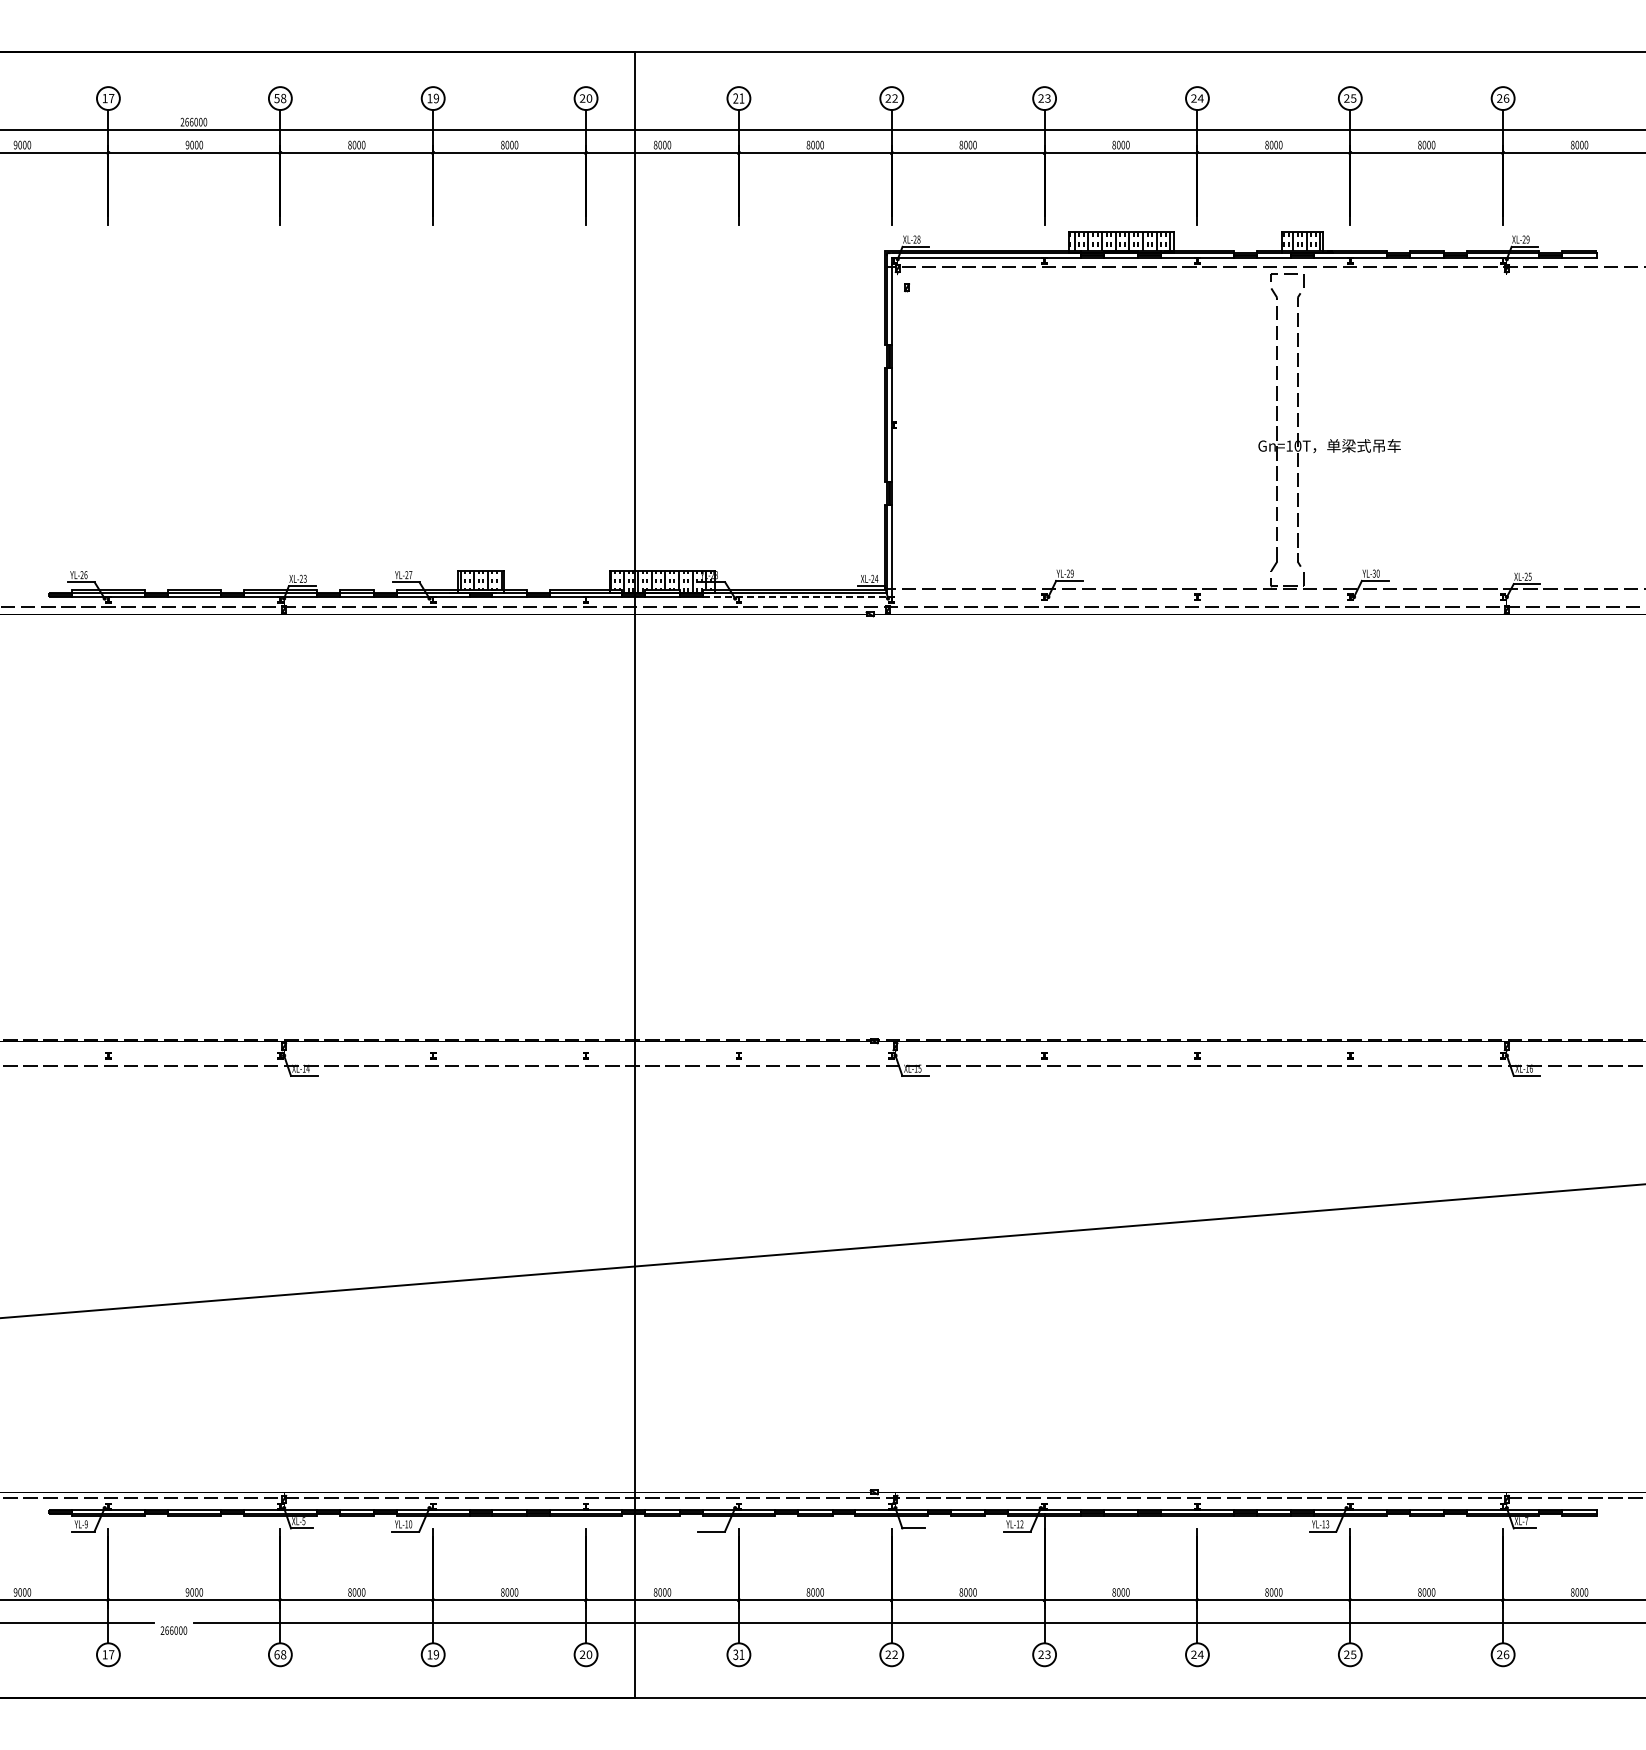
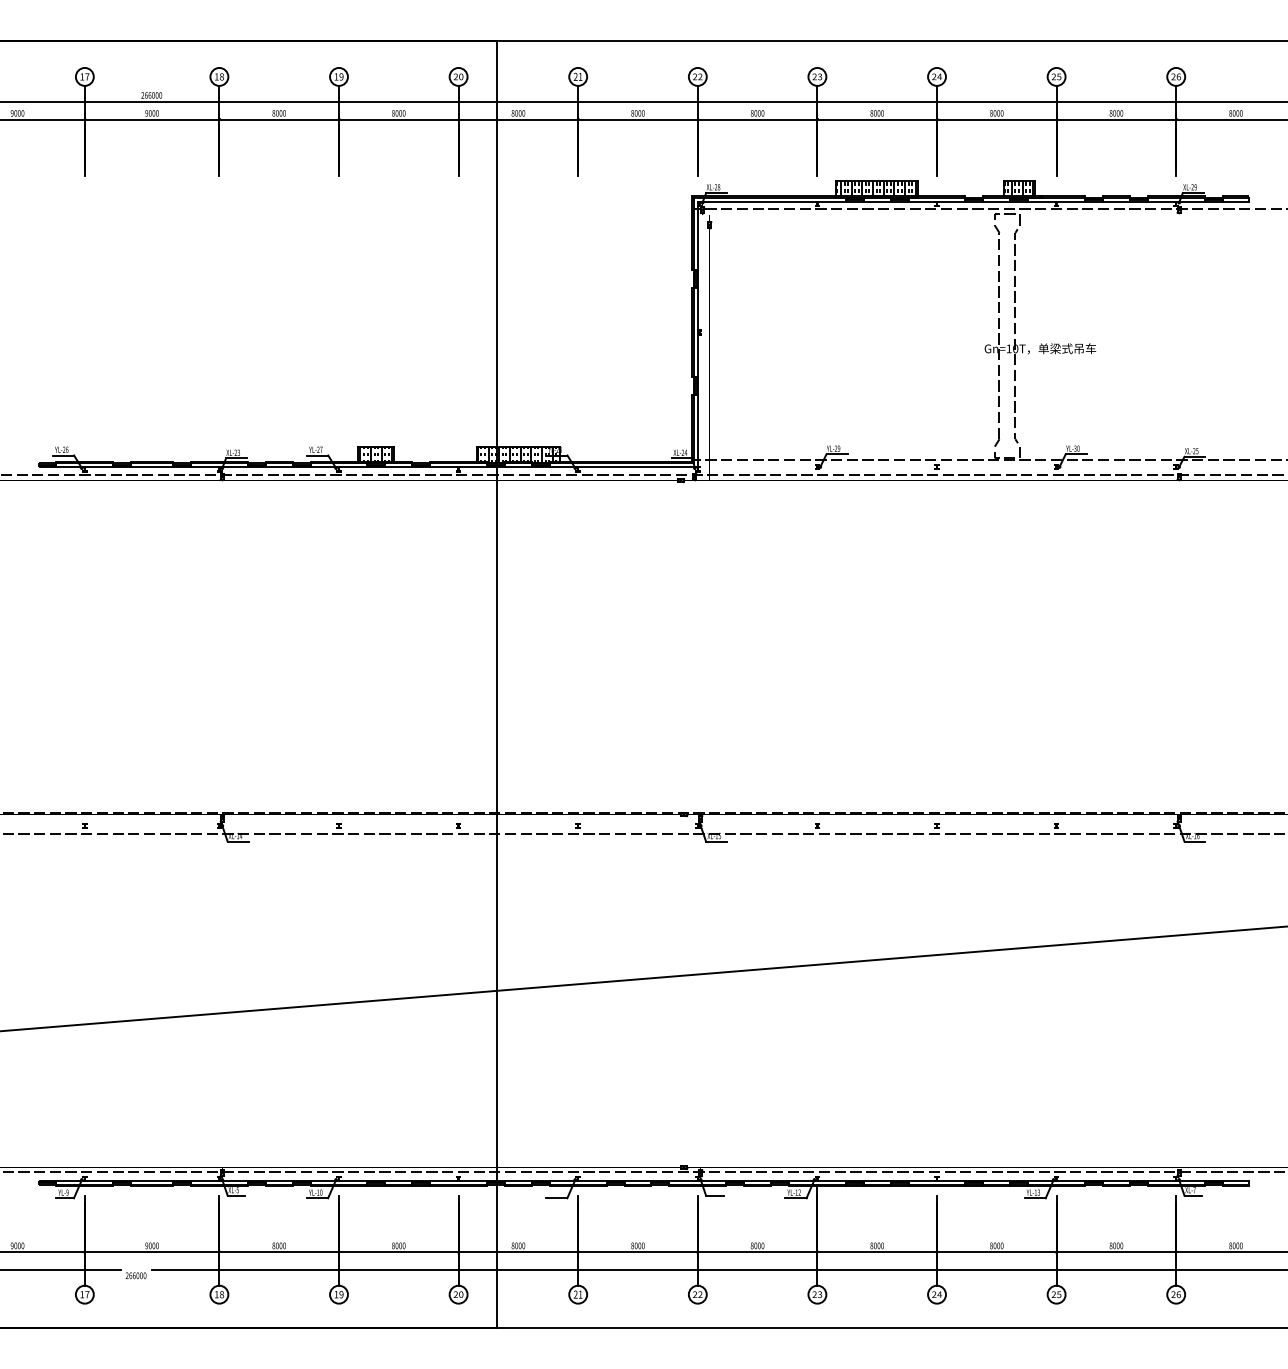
text: (276, 98) -> (216, 76), 58 -> 18
line: (797, 597) -> (624, 467), dashed -> solid
text: (276, 1654) -> (216, 1294), 68 -> 18
text: (735, 1655) -> (575, 1295), 31 -> 21

